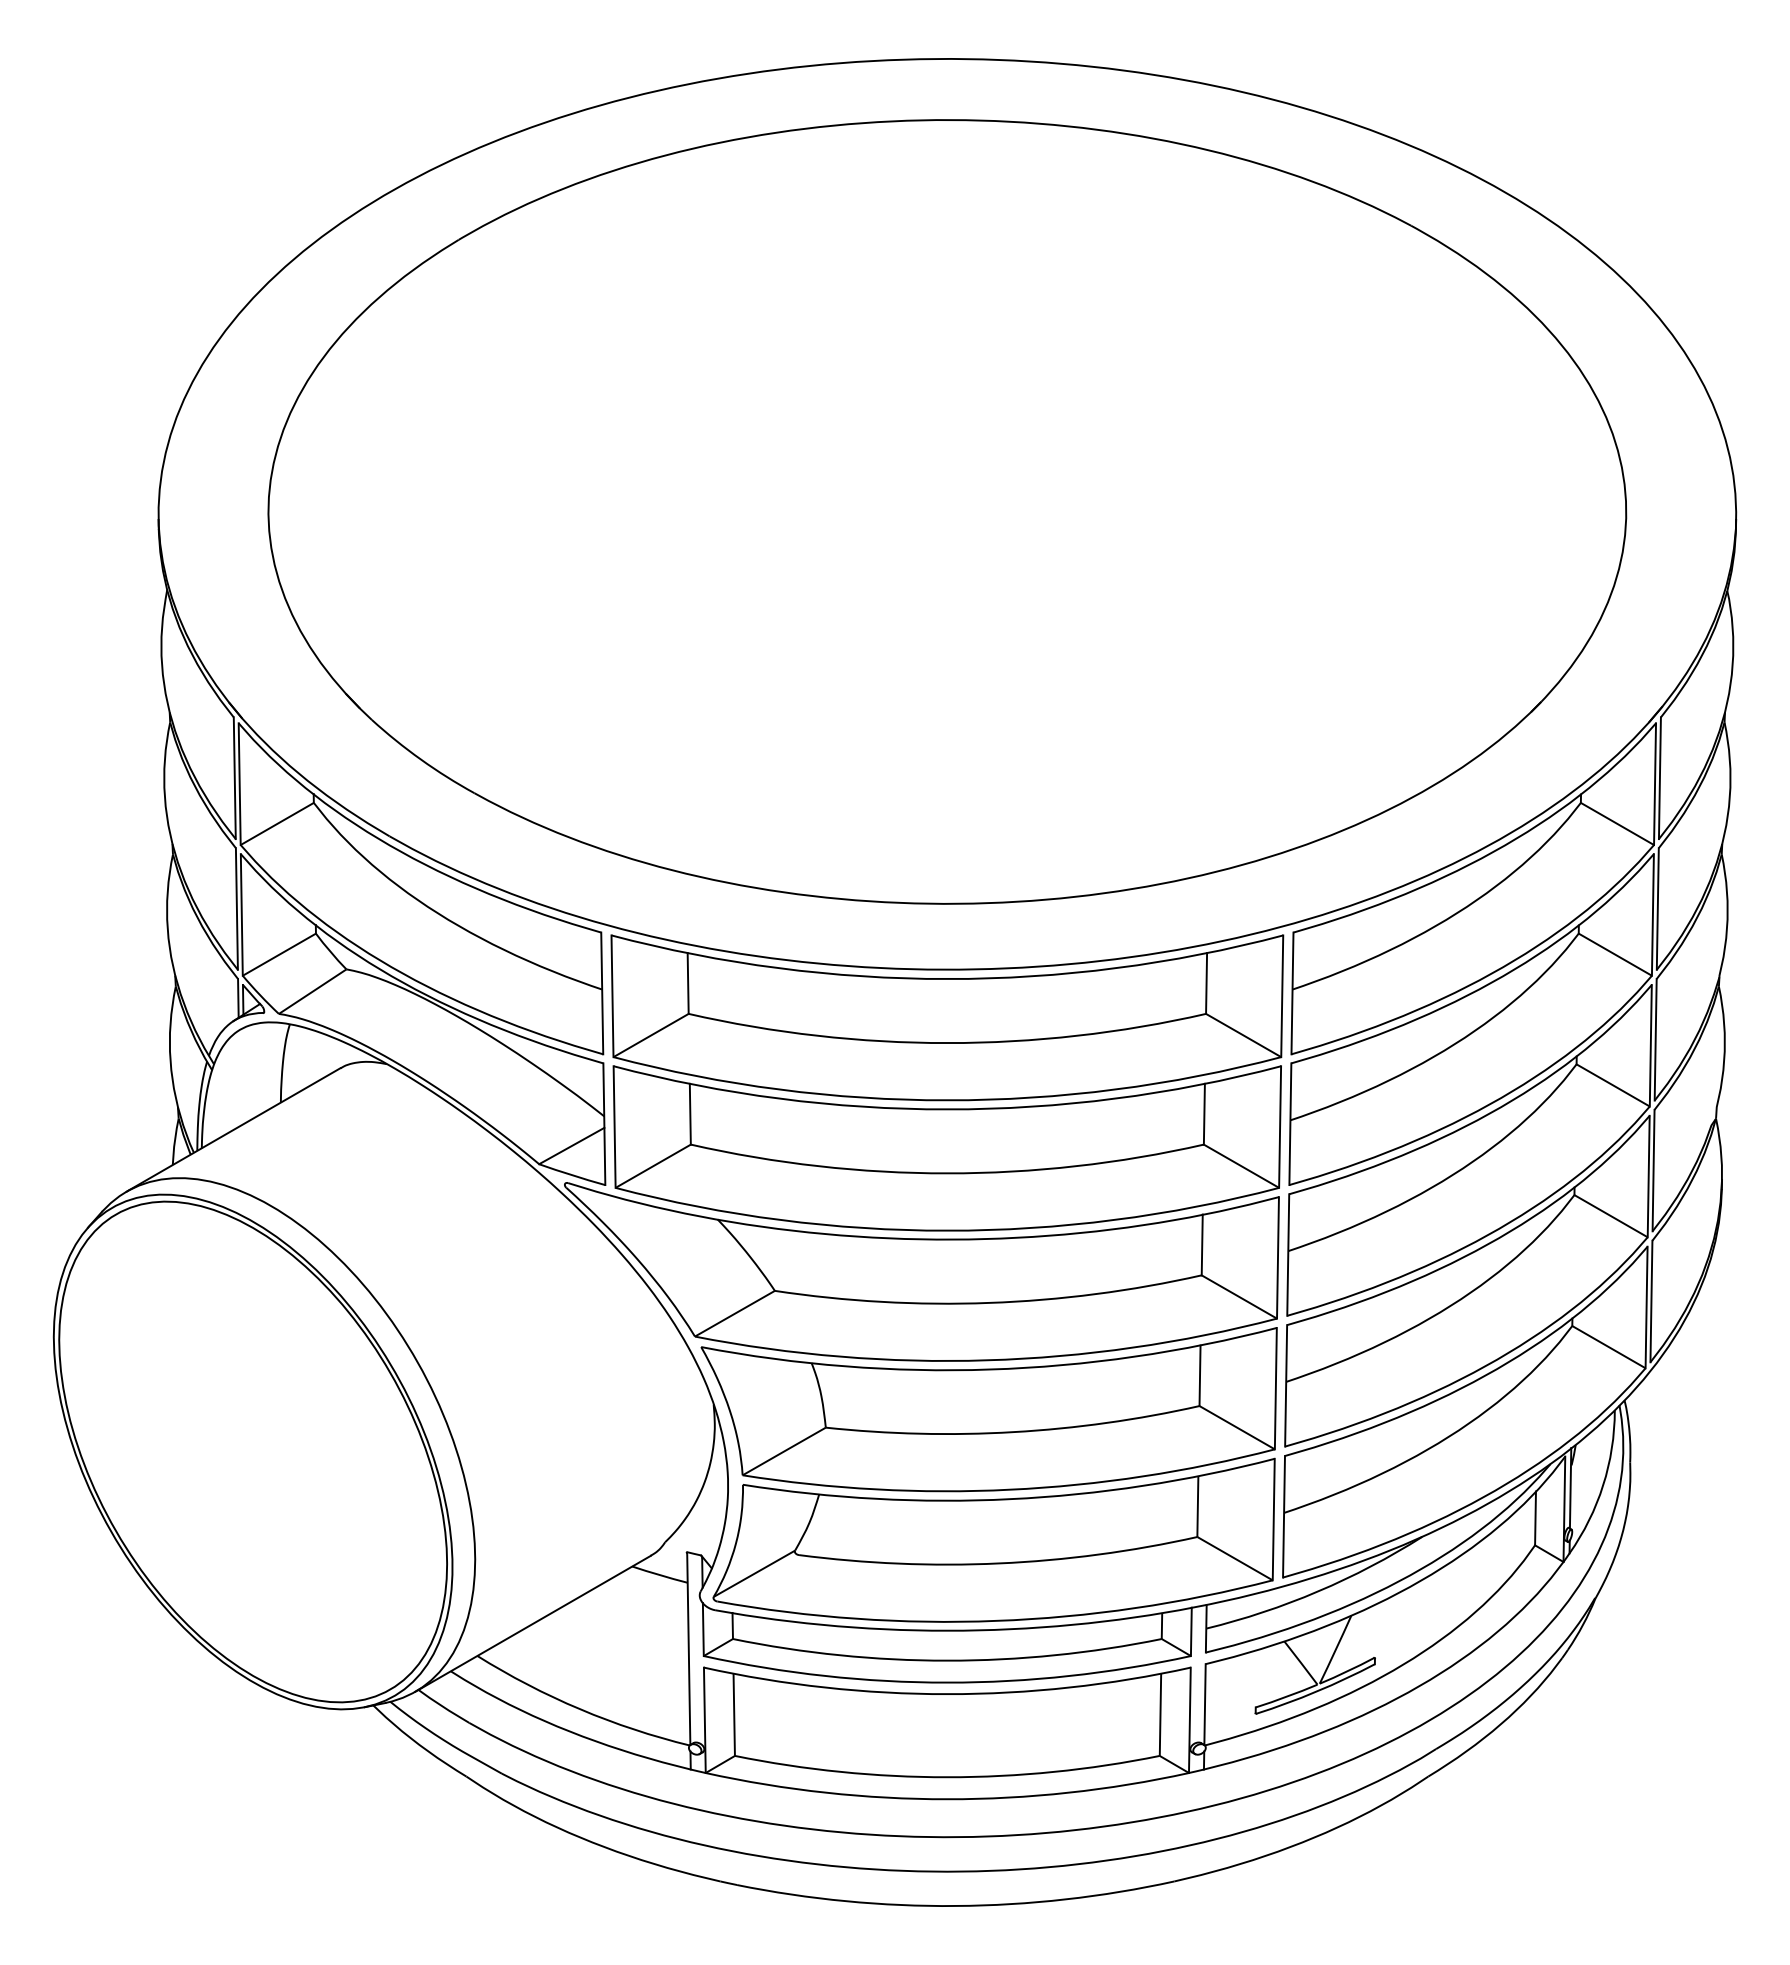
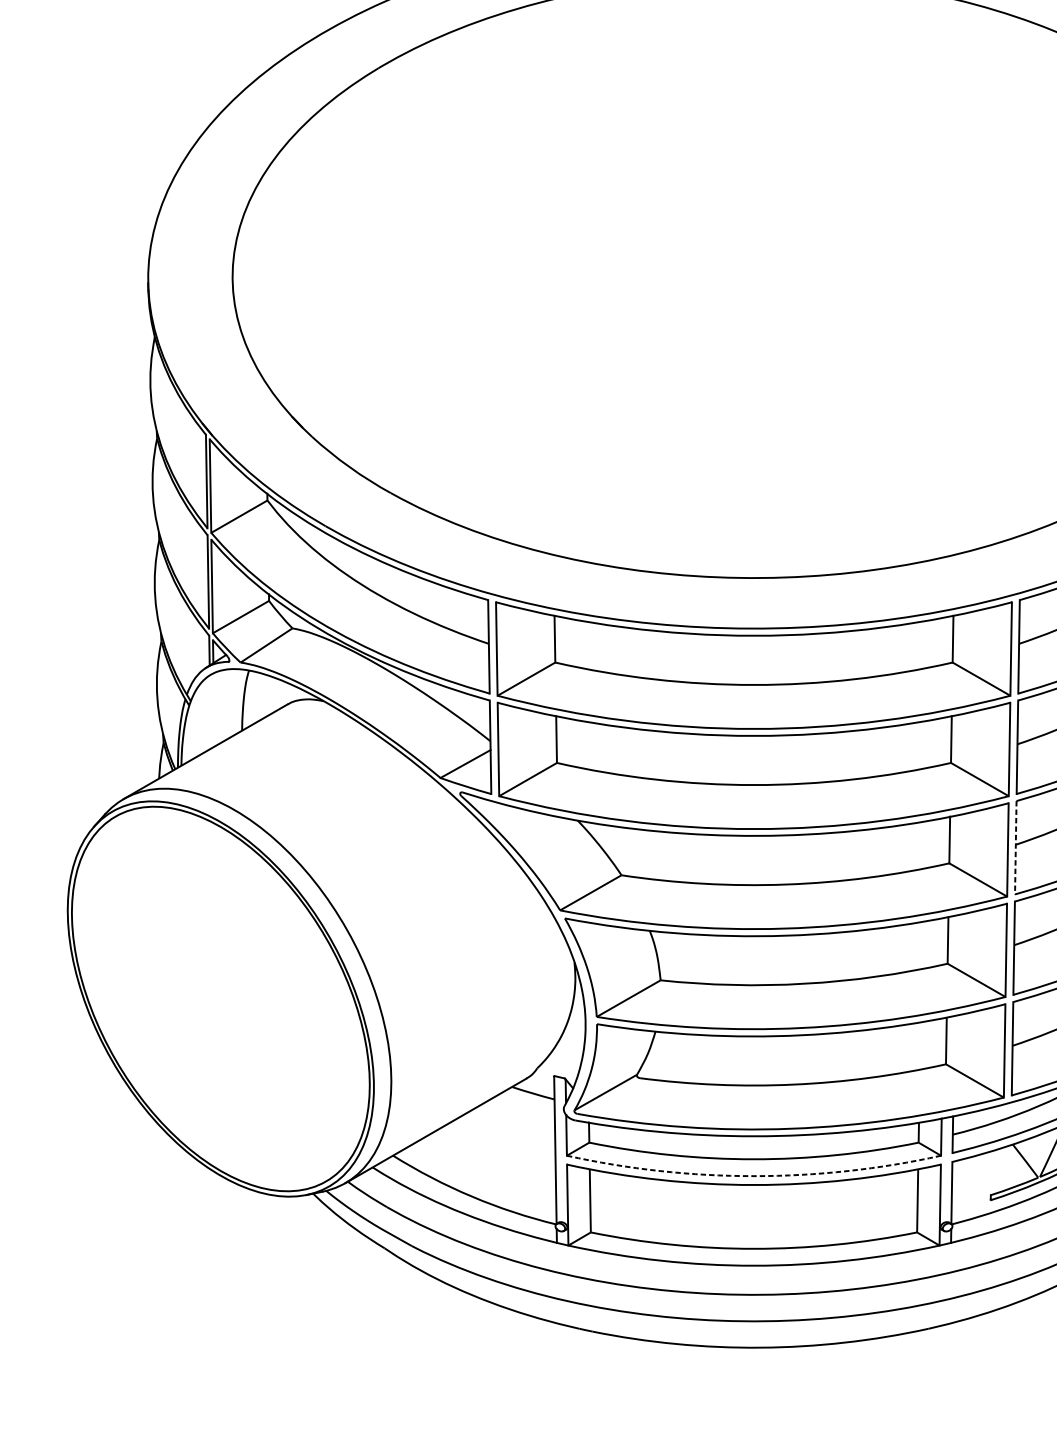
line: (1288, 1255) -> (1015, 848), solid -> dashed
arc: (947, 1682) -> (754, 1176), solid -> dashed

